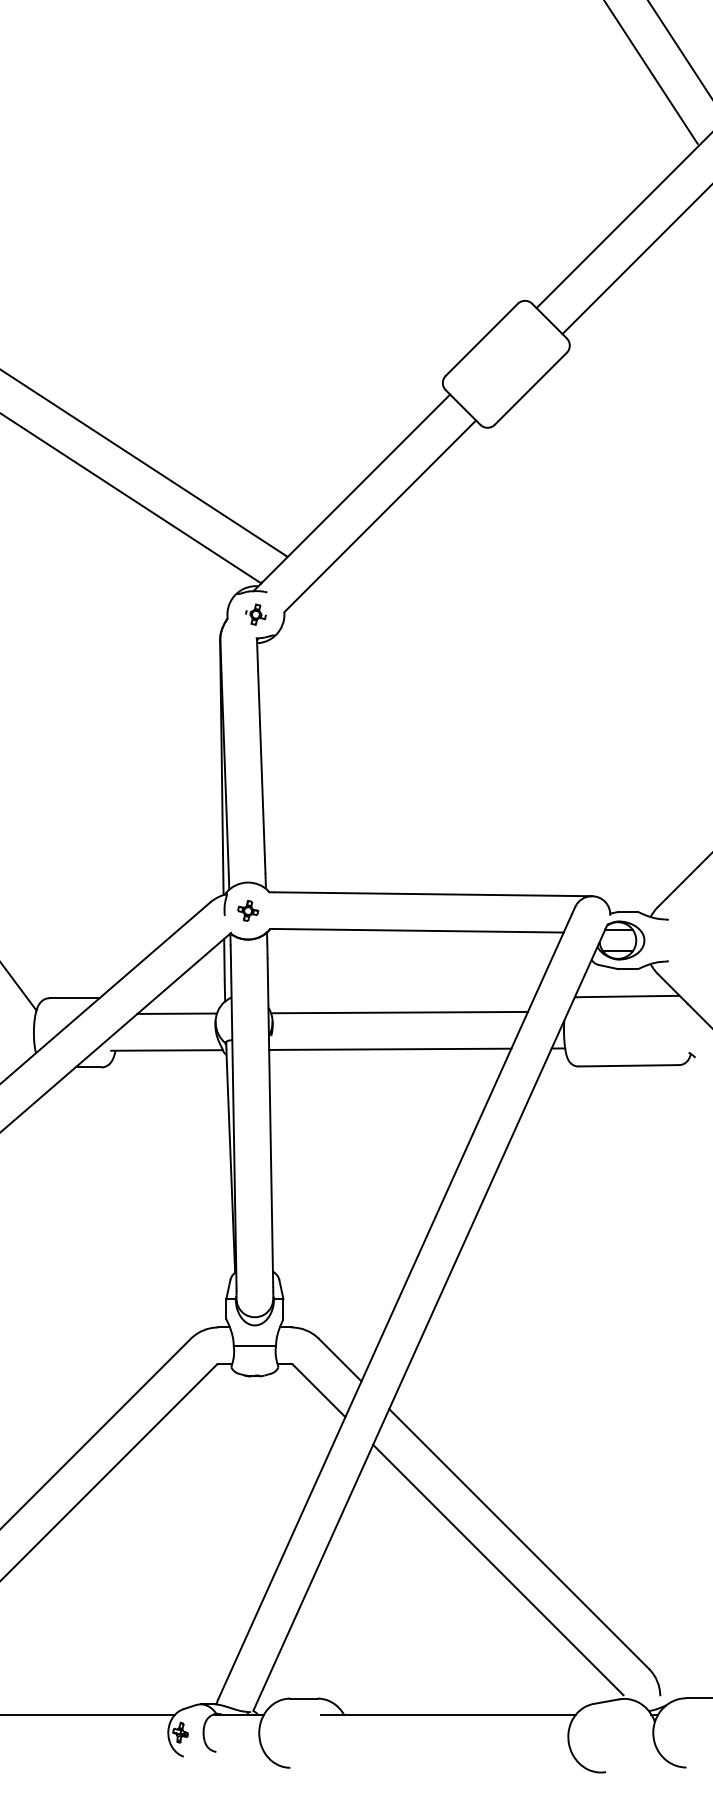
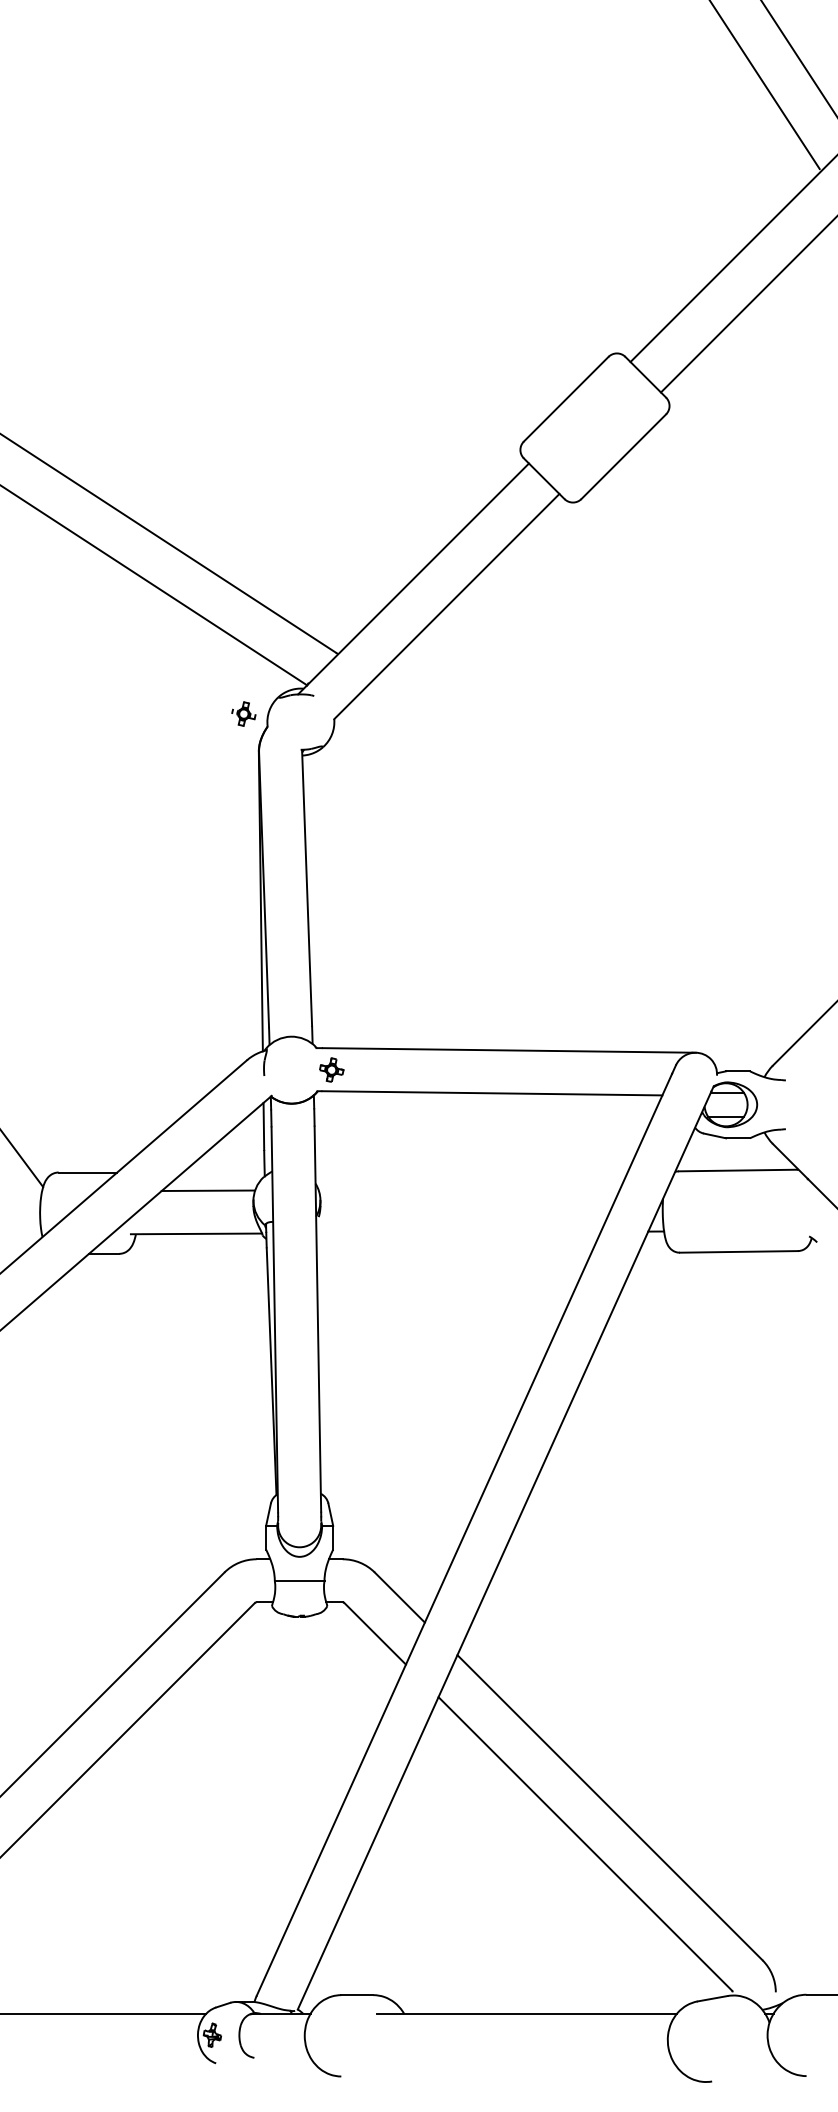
part: (255, 614) -> (243, 713), moved
part: (247, 910) -> (331, 1069), moved
line: (399, 1012) -> (469, 1189), removed
line: (390, 1049) -> (458, 1232), removed

